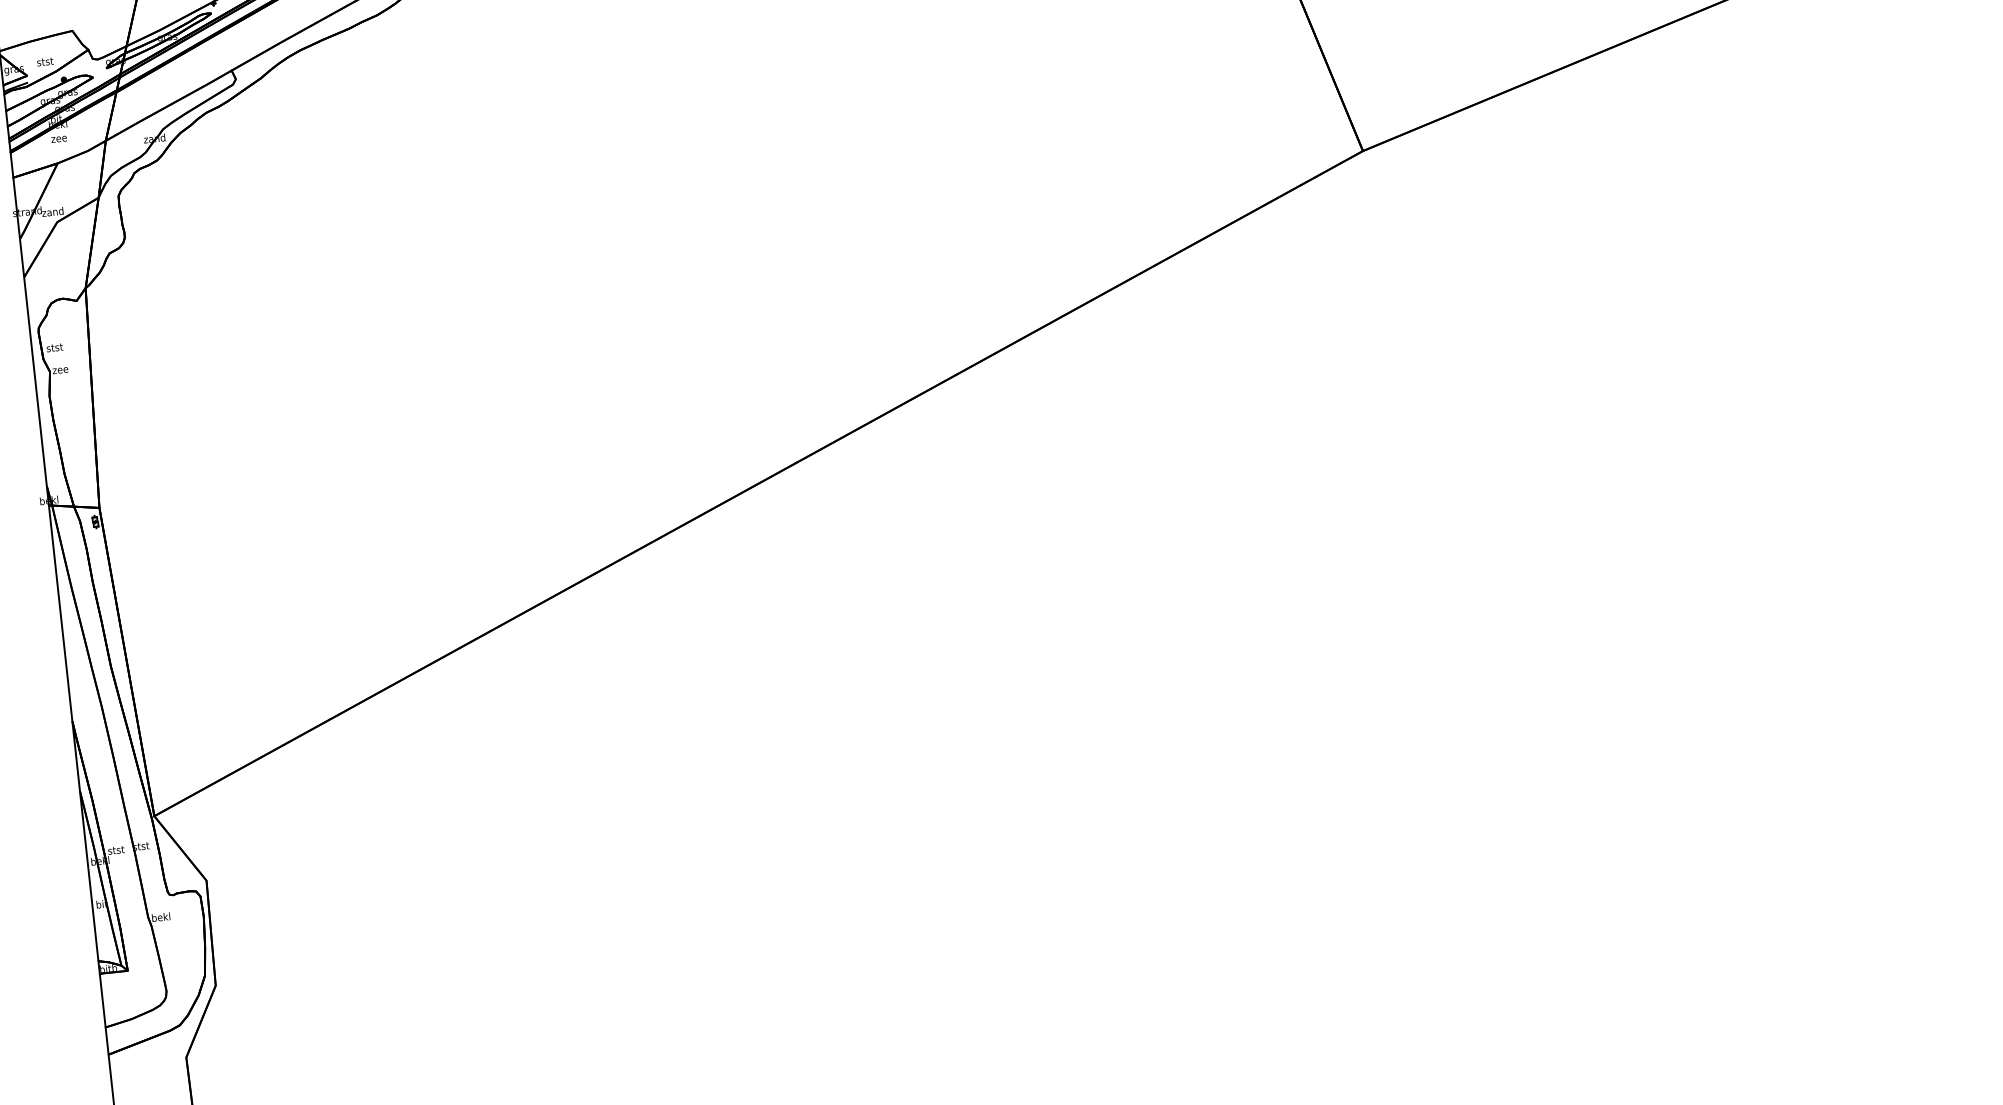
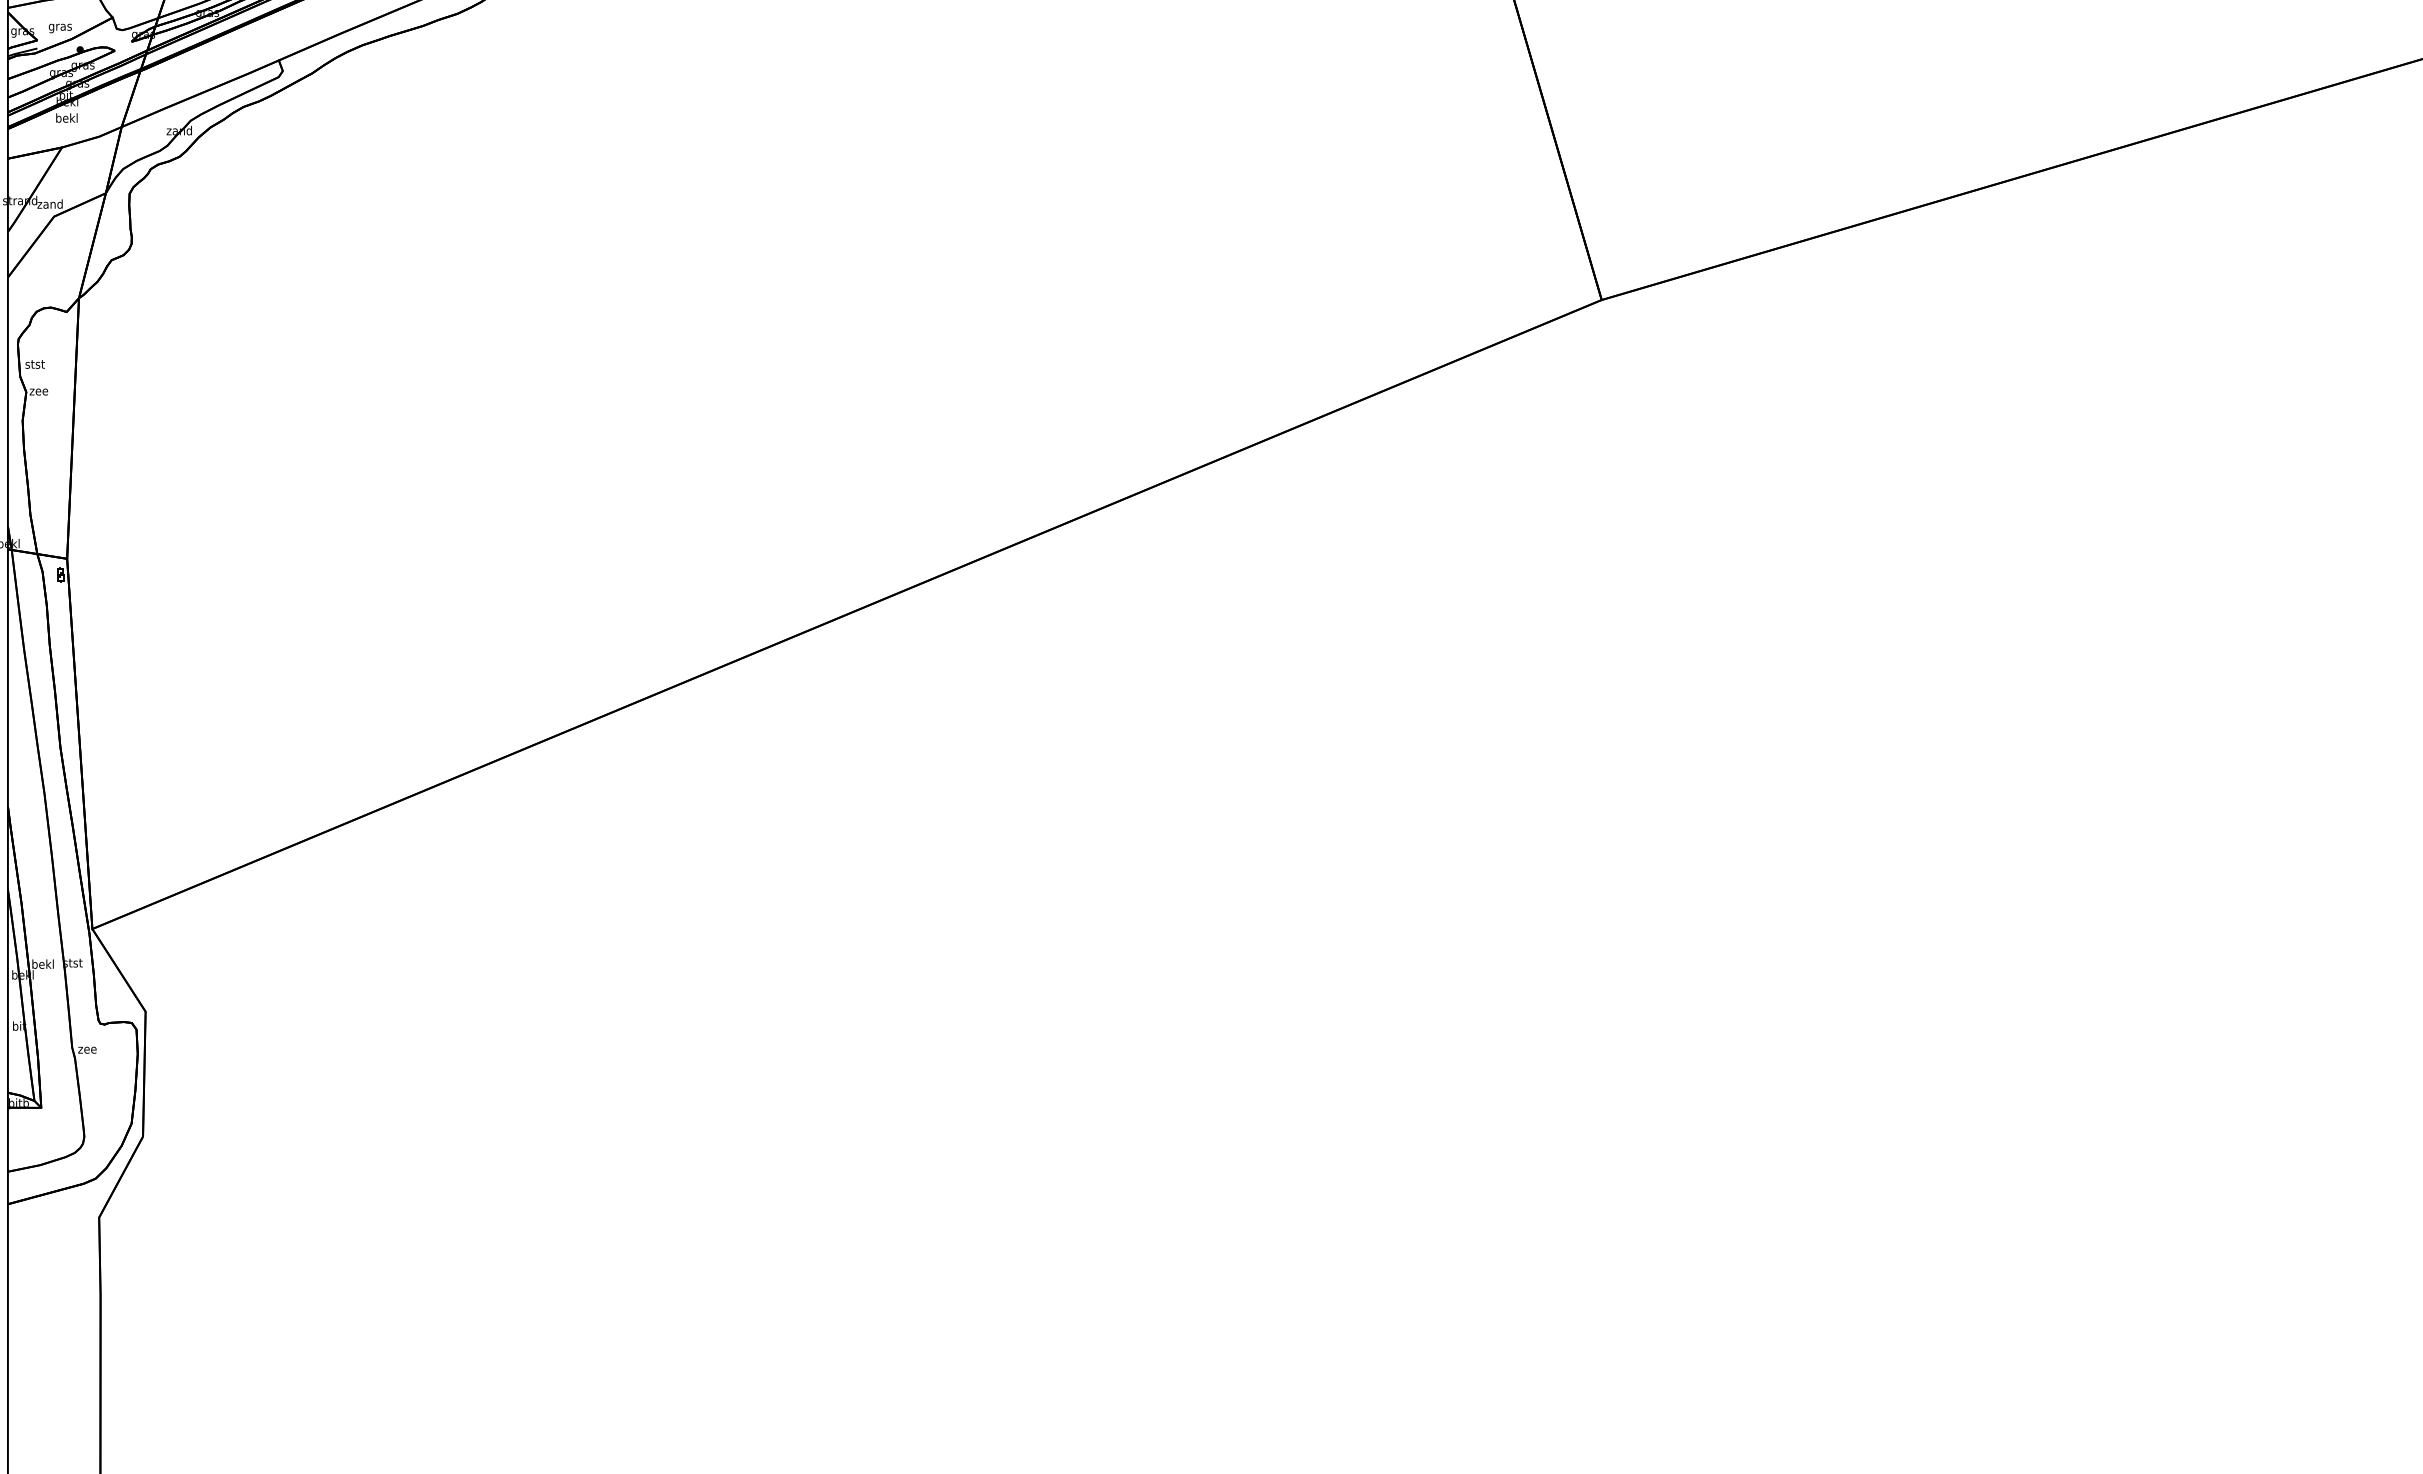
text: (44, 62) -> (59, 27), stst -> gras
text: (58, 137) -> (66, 117), zee -> bekl
text: (115, 849) -> (42, 963), stst -> bekl
text: (161, 916) -> (87, 1048), bekl -> zee

